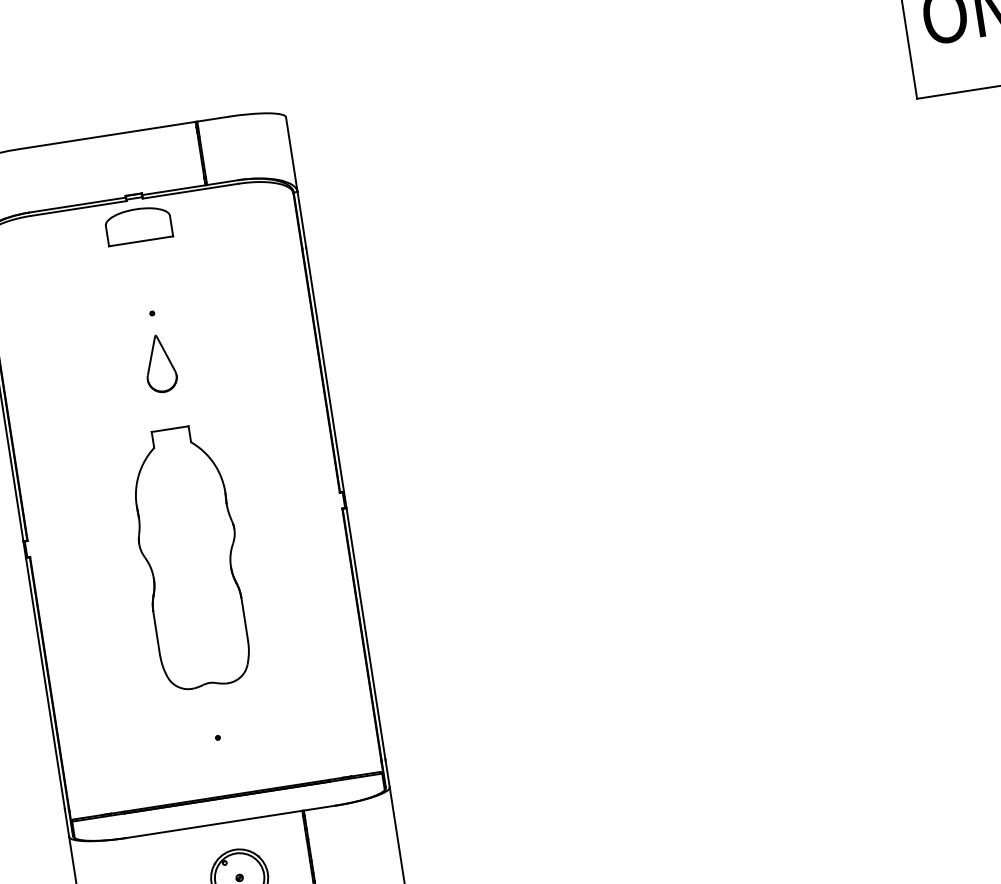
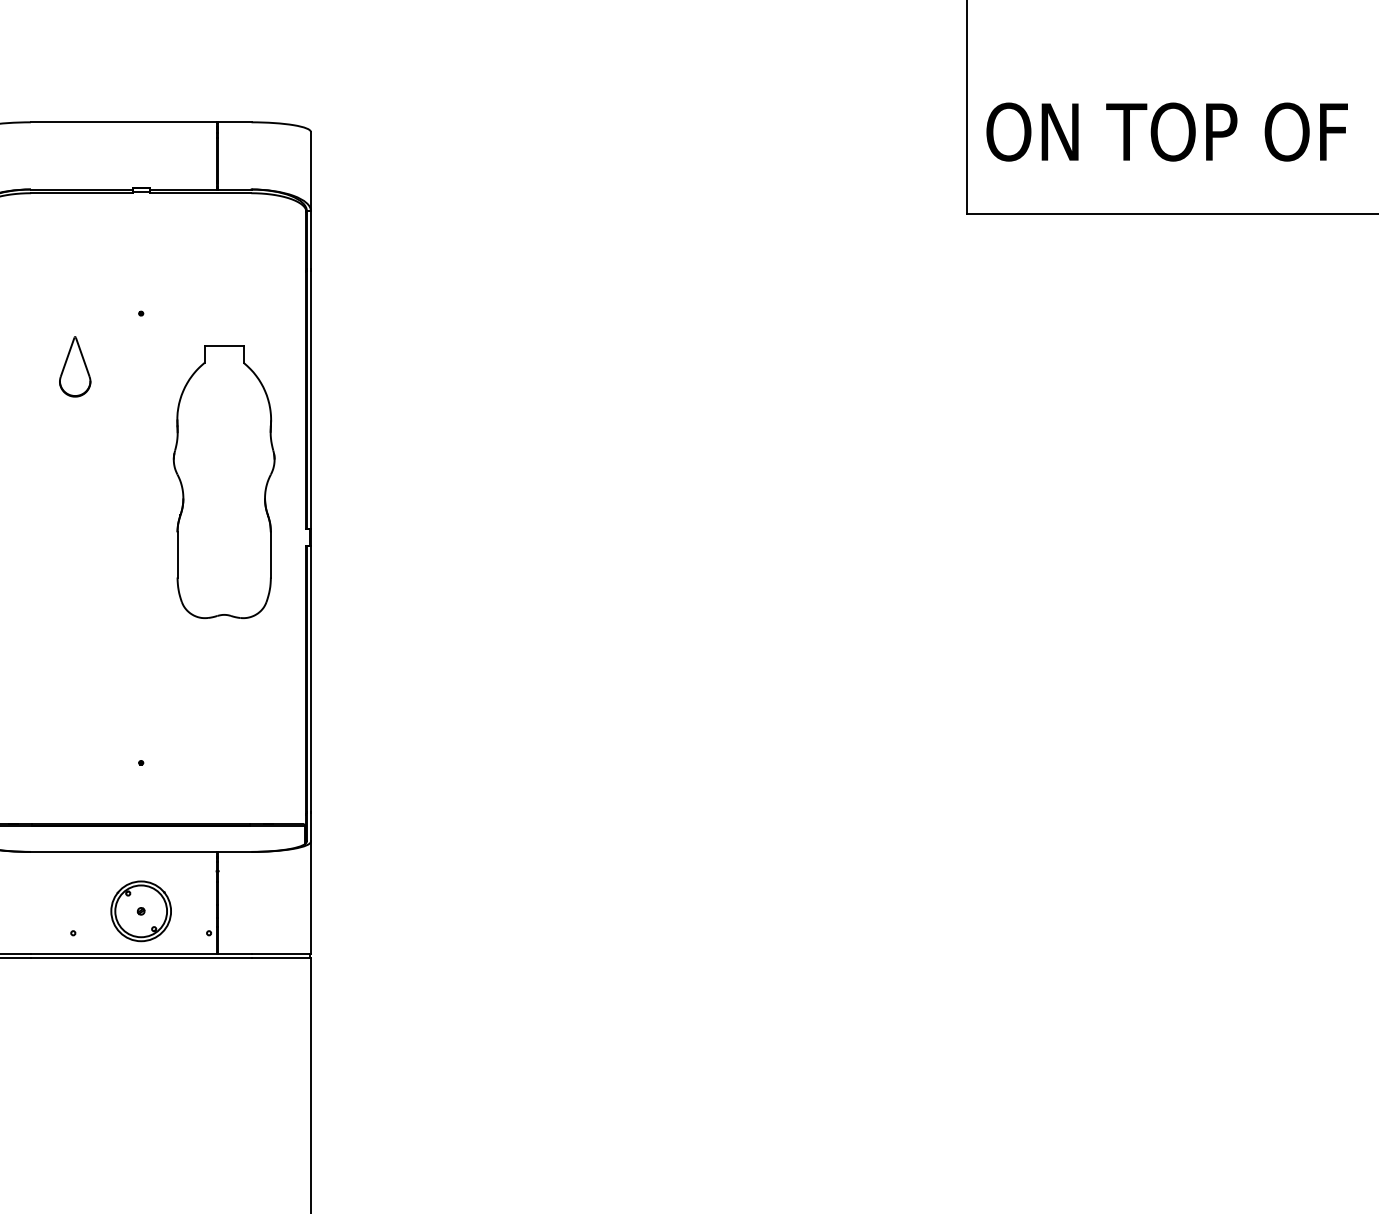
part: (137, 224) -> (140, 219), removed
part: (160, 363) -> (75, 366), moved
part: (189, 558) -> (223, 482), moved

